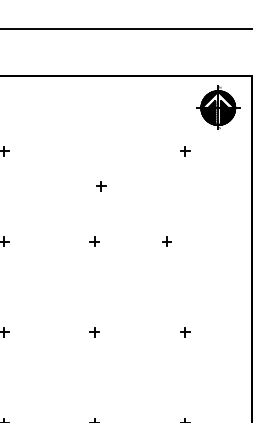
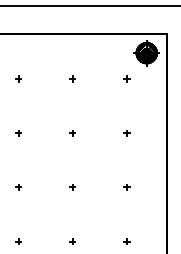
part: (100, 185) -> (72, 78), moved
part: (166, 242) -> (126, 133), moved

